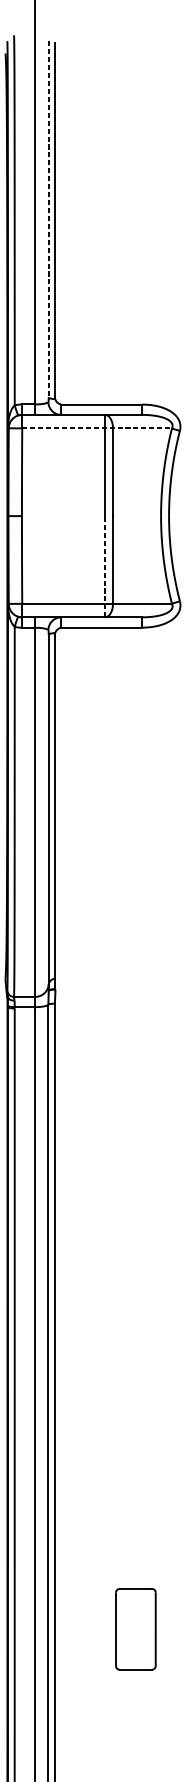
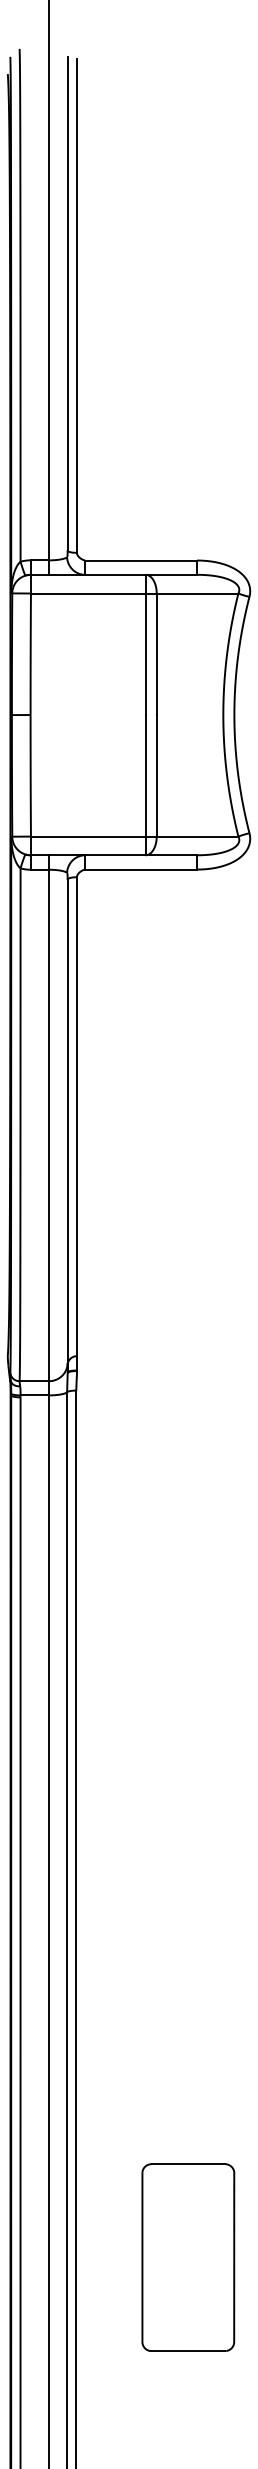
line: (48, 219) -> (67, 303), dashed -> solid
line: (96, 428) -> (134, 593), dashed -> solid
line: (104, 566) -> (145, 784), dashed -> solid
part: (135, 1629) -> (188, 2257), size x1.67

